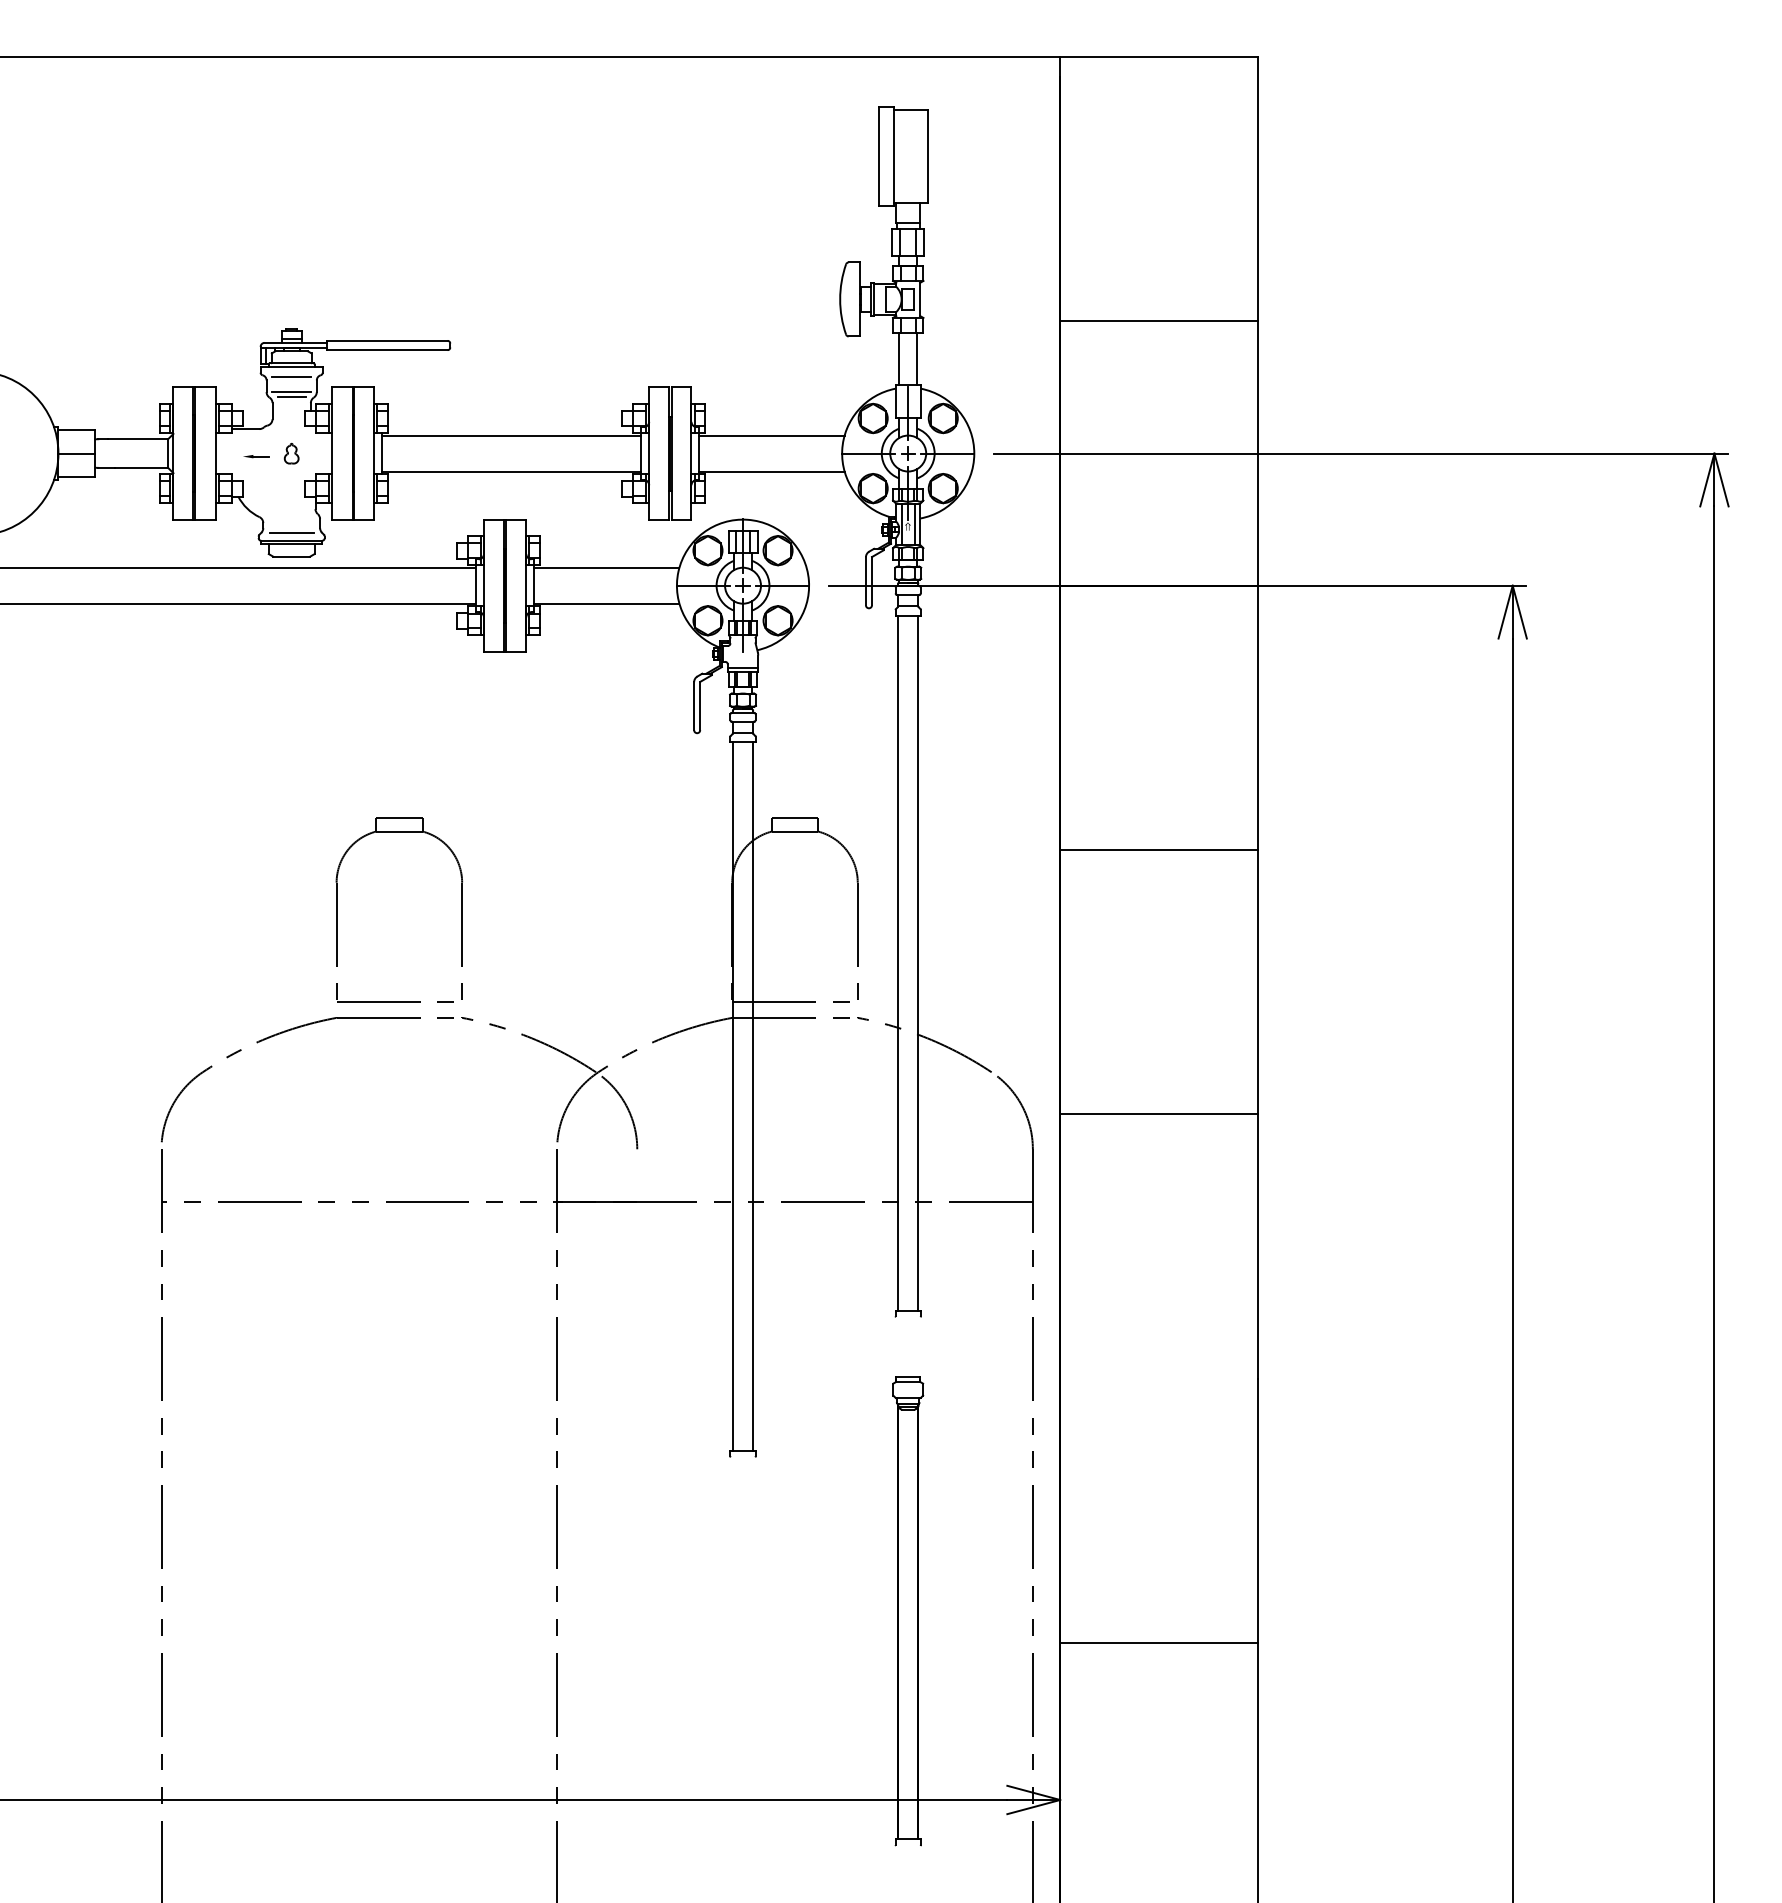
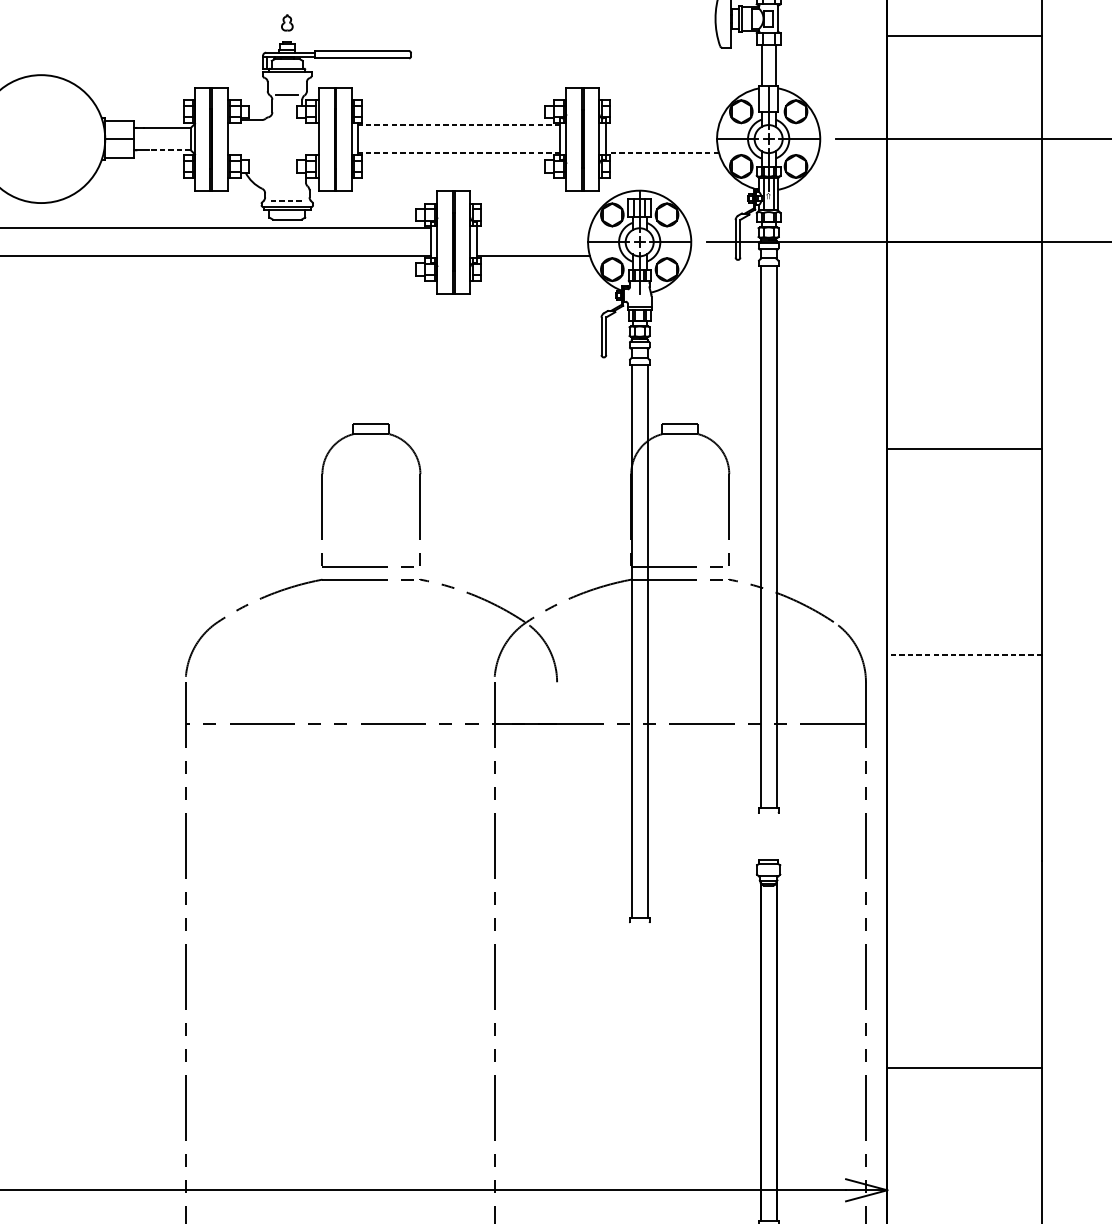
line: (291, 377) -> (287, 79), removed
line: (291, 392) -> (287, 91), removed
line: (511, 435) -> (458, 125), solid -> dashed
line: (771, 435) -> (661, 125), removed
part: (291, 453) -> (287, 22), moved
part: (256, 456) -> (259, 141), removed
line: (141, 467) -> (170, 149), solid -> dashed
line: (511, 471) -> (458, 153), solid -> dashed
line: (772, 471) -> (662, 153), solid -> dashed
line: (292, 532) -> (287, 200), solid -> dashed
line: (606, 567) -> (533, 228), removed
line: (1158, 1114) -> (964, 655), solid -> dashed

